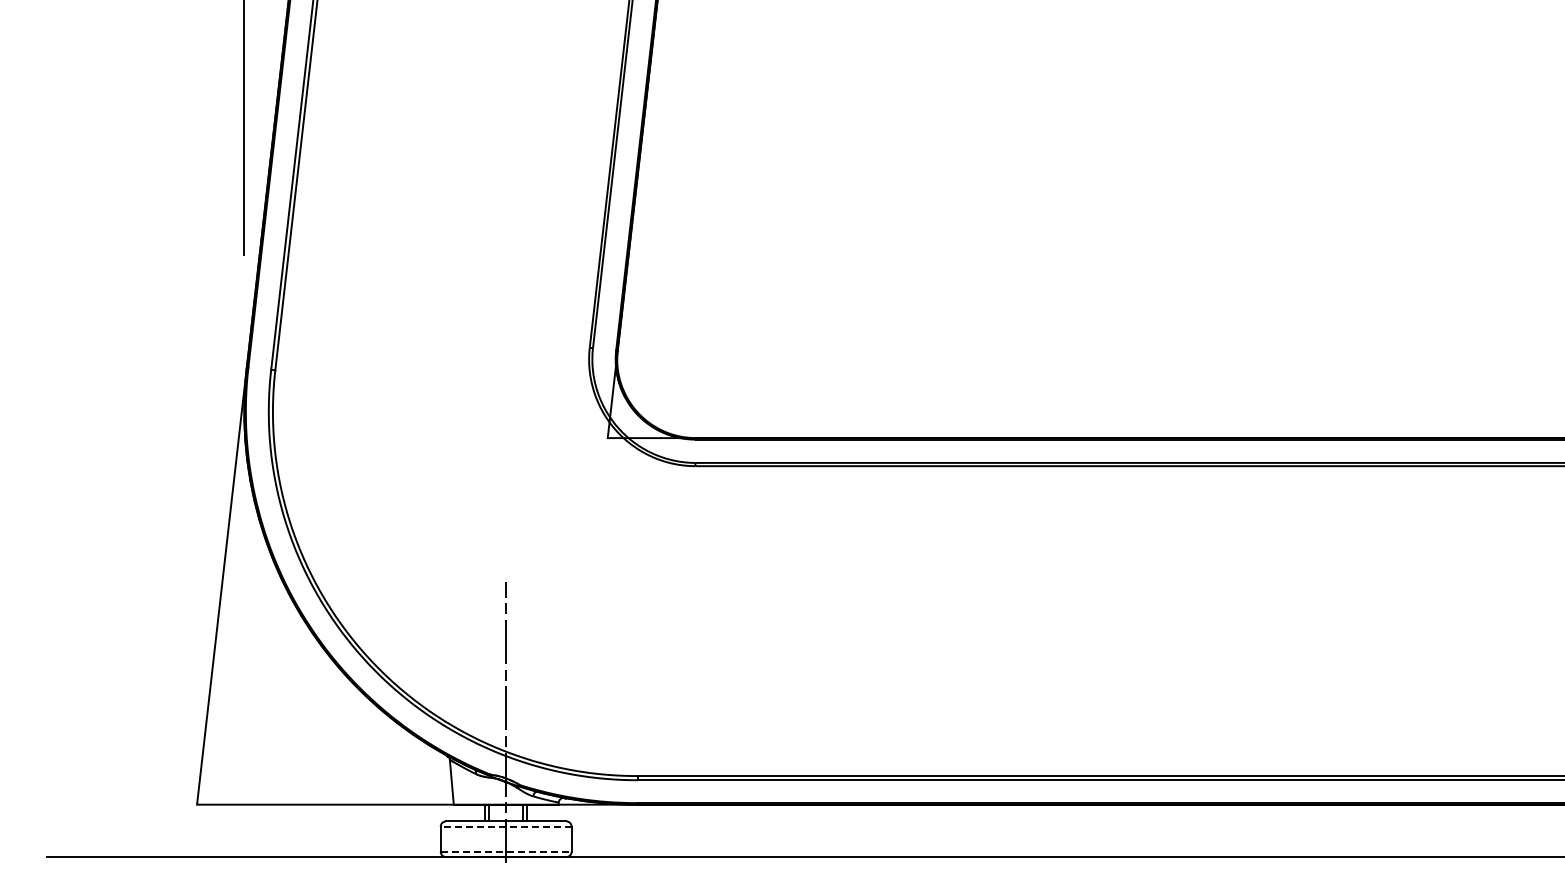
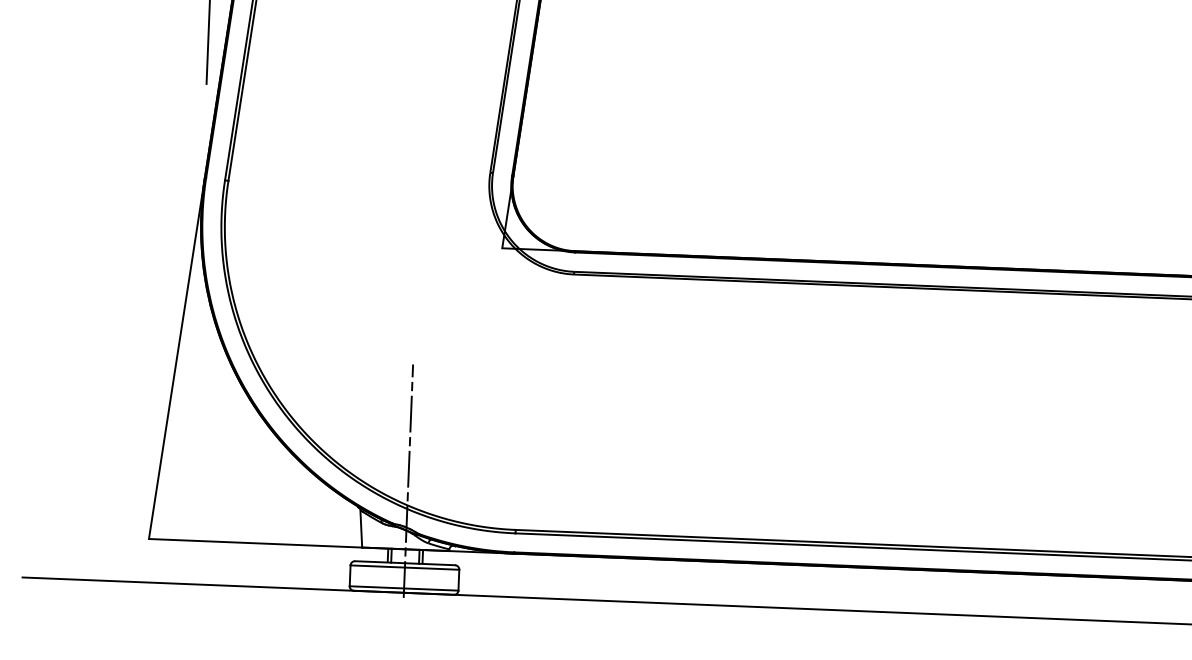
line: (505, 826) -> (404, 567), dashed -> solid
line: (506, 851) -> (404, 588), dashed -> solid

